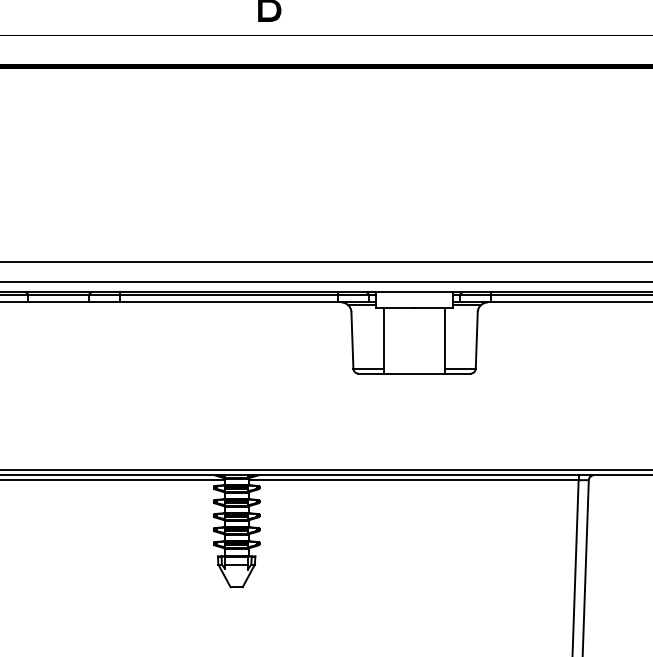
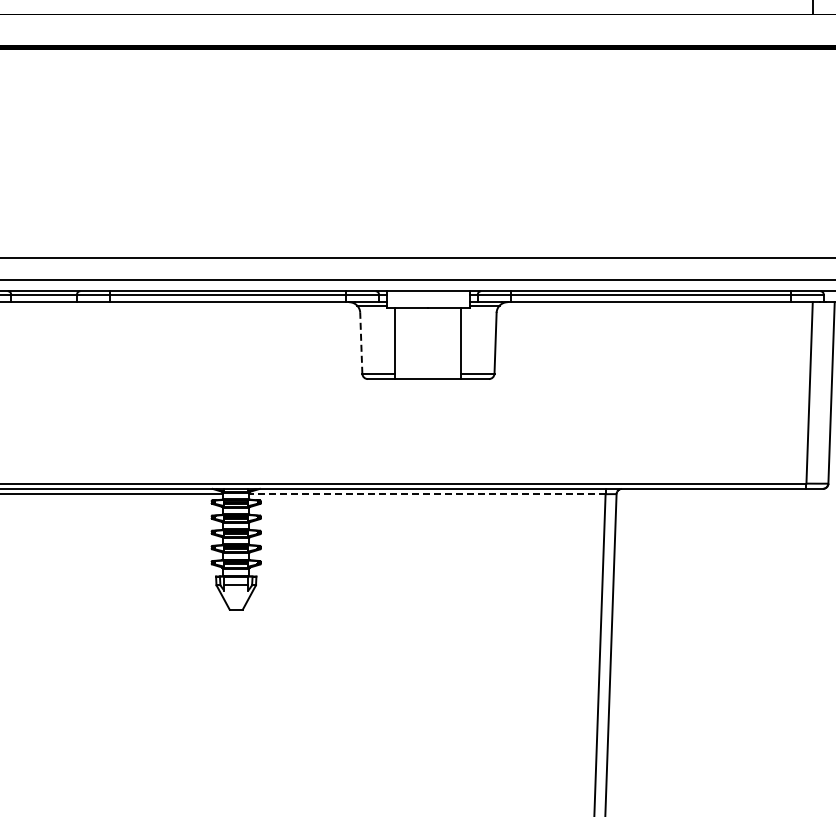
line: (352, 340) -> (361, 343), solid -> dashed
line: (412, 480) -> (426, 494), solid -> dashed

